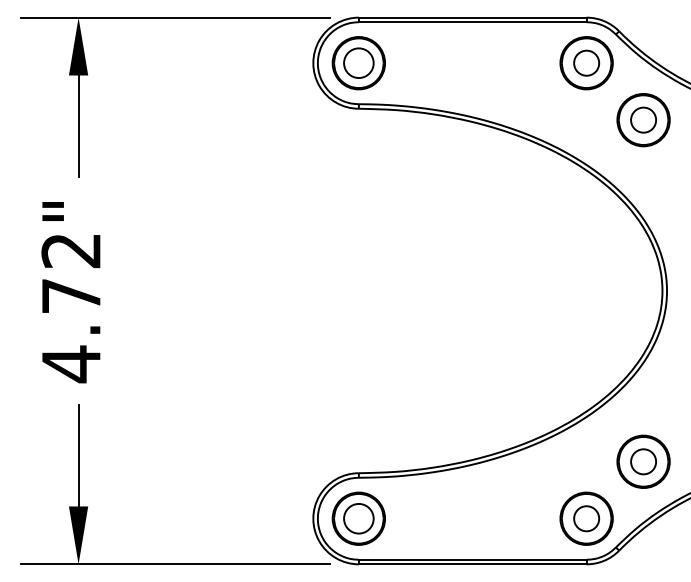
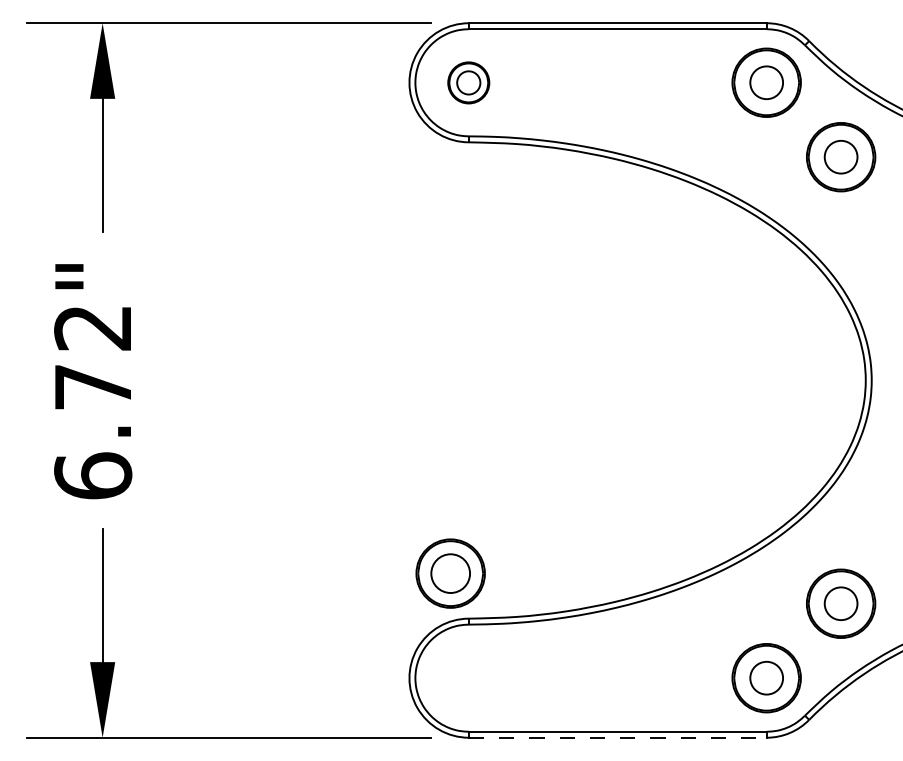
part: (358, 63) -> (468, 83), size x0.6
text: (71, 364) -> (93, 476), 4.72" -> 6.72"
part: (358, 518) -> (450, 573), moved
line: (472, 564) -> (617, 737), solid -> dashed

